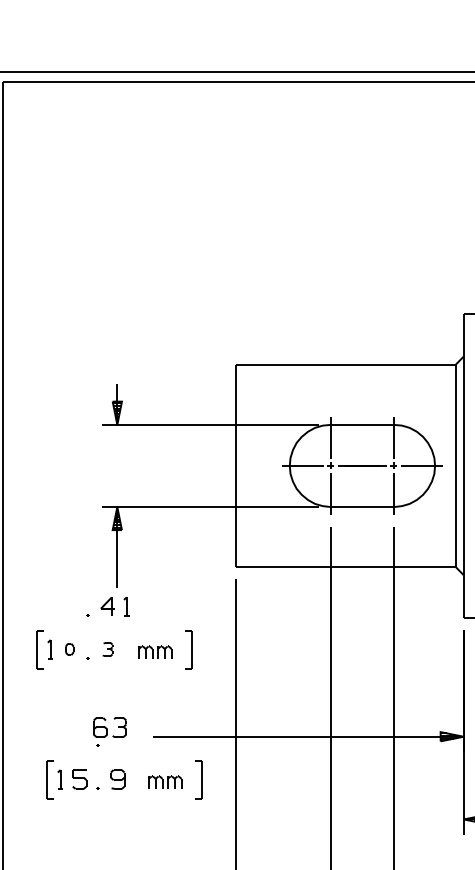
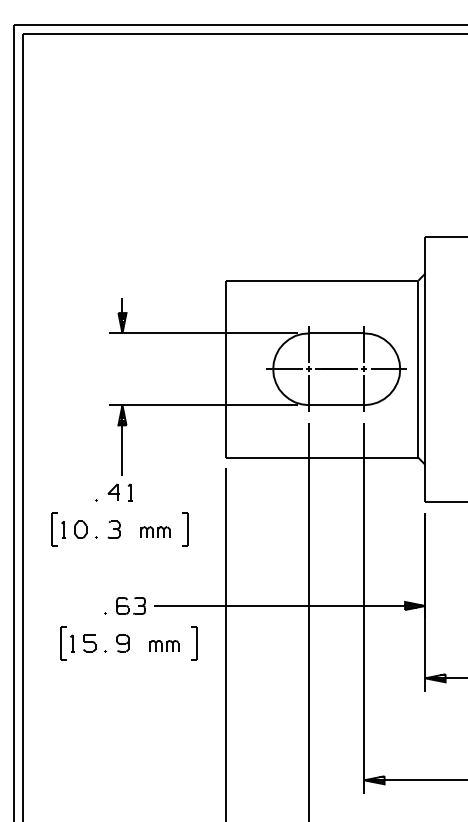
part: (69, 649) -> (80, 529), size x1.67
part: (107, 649) -> (113, 529), size x1.43
part: (109, 727) -> (130, 605), moved

